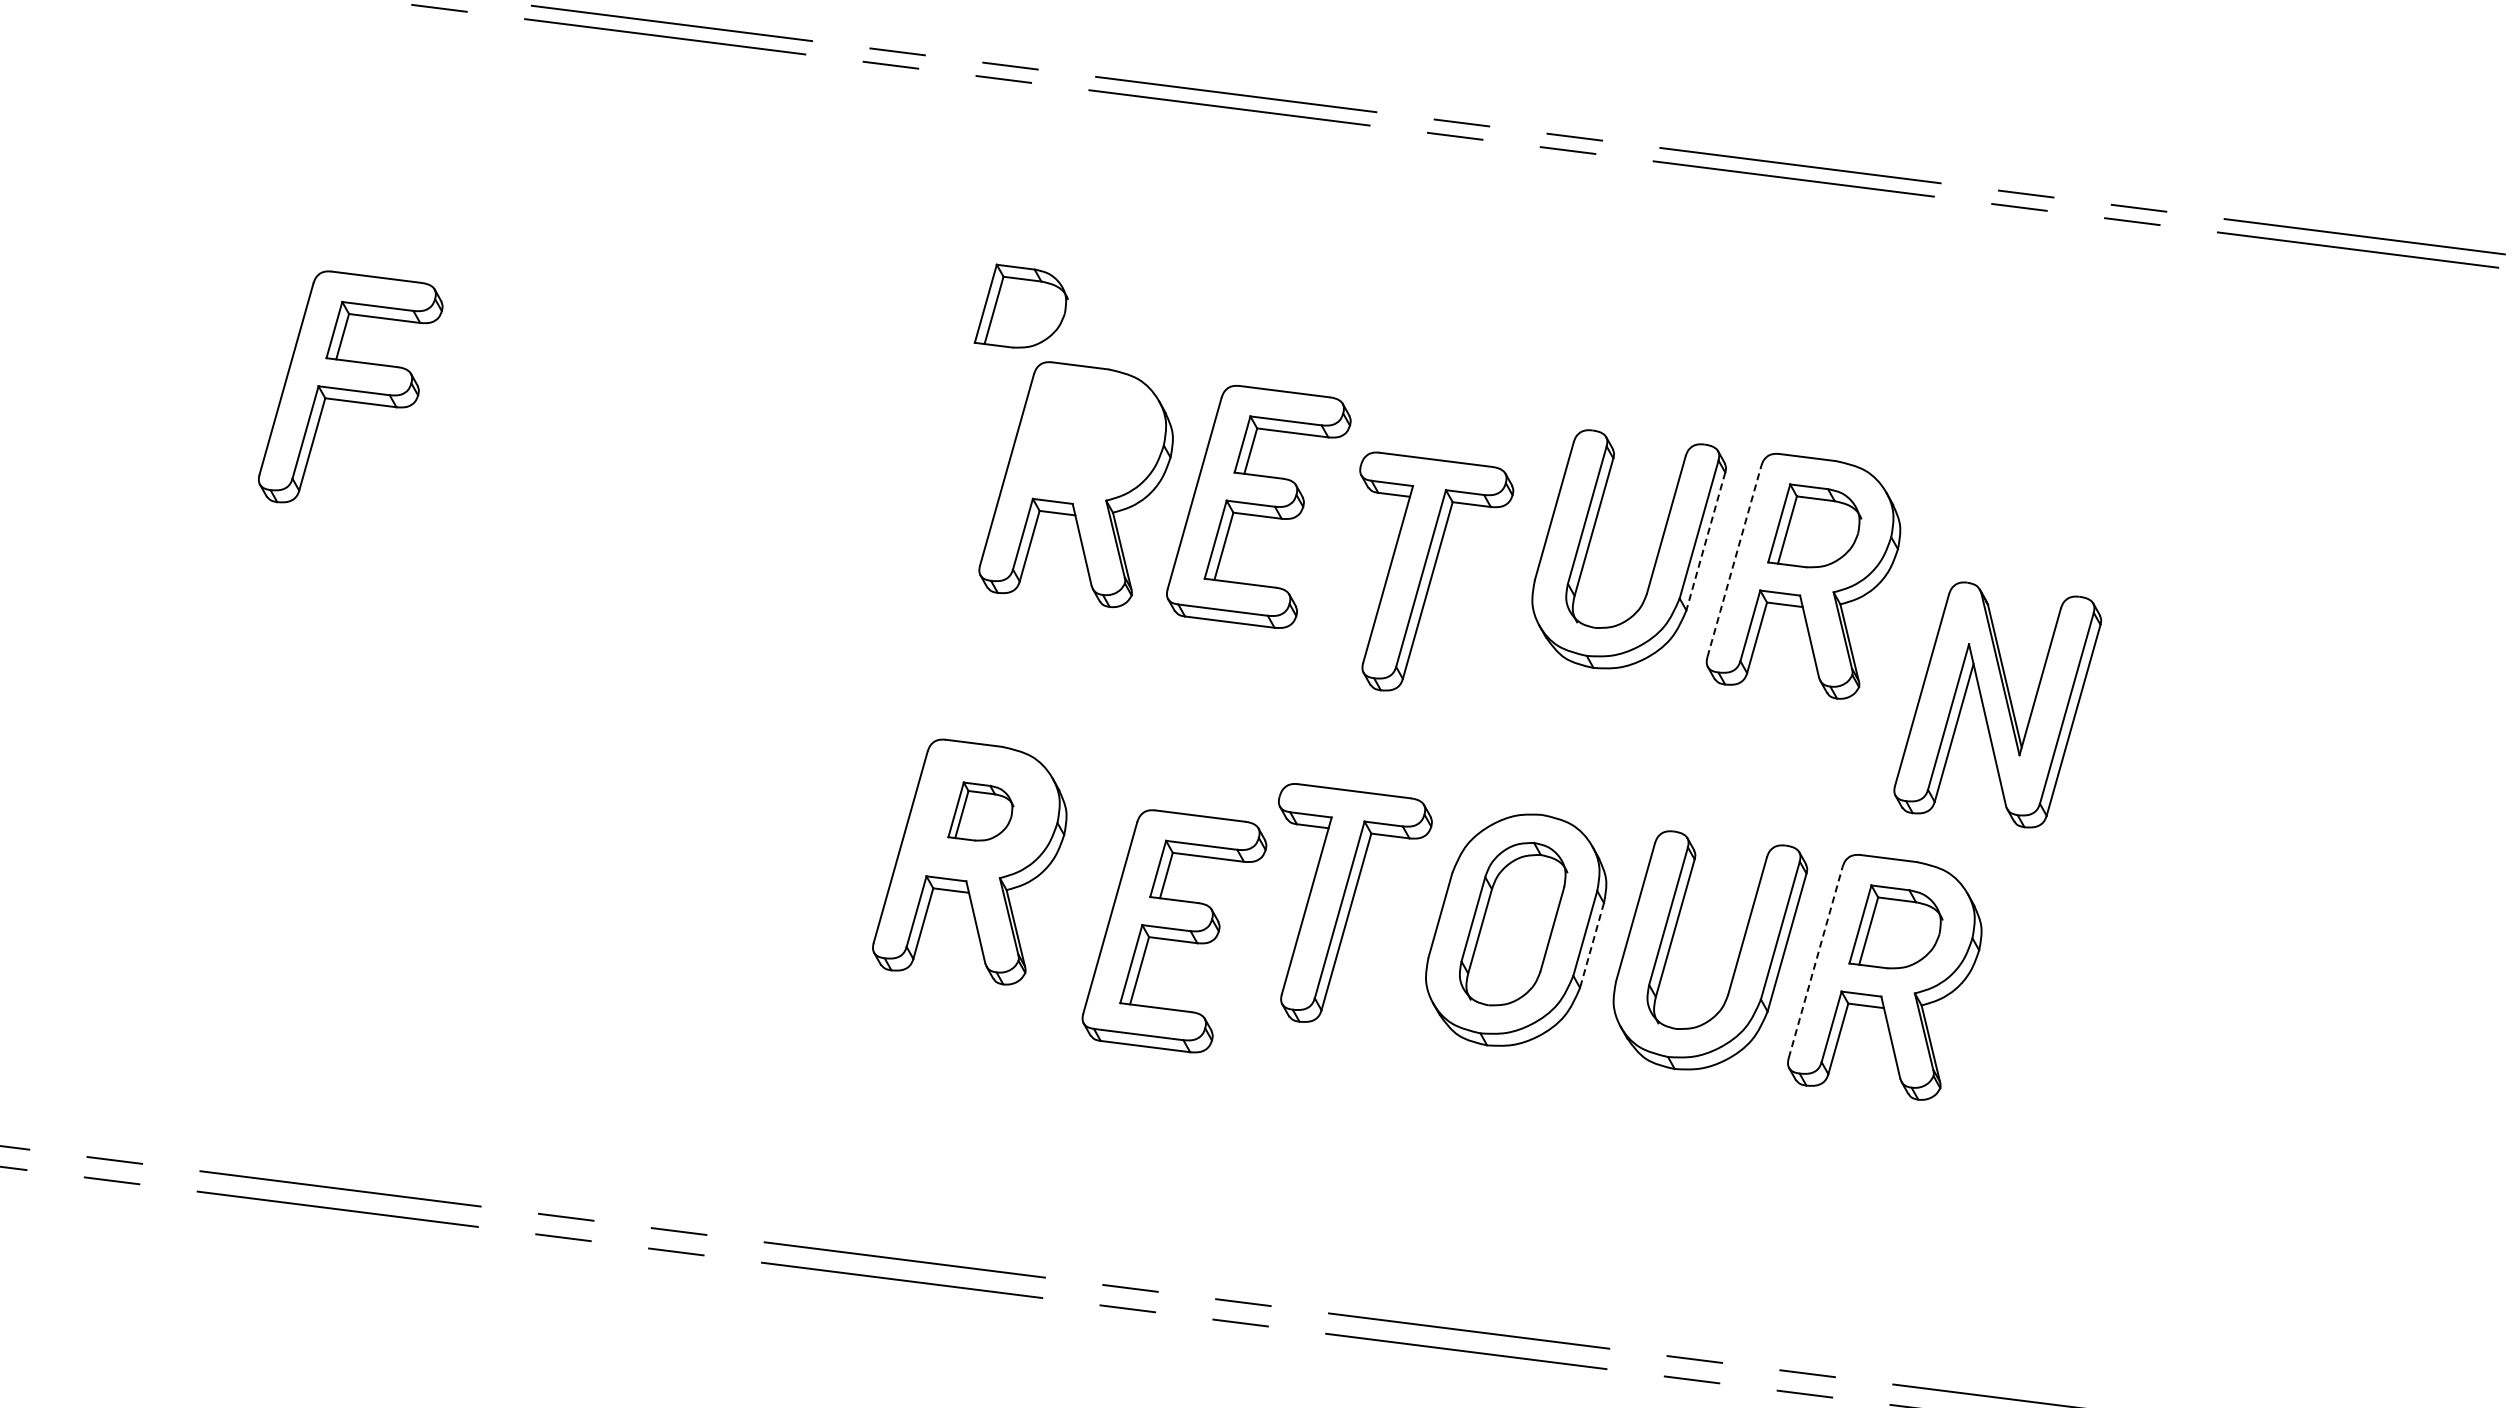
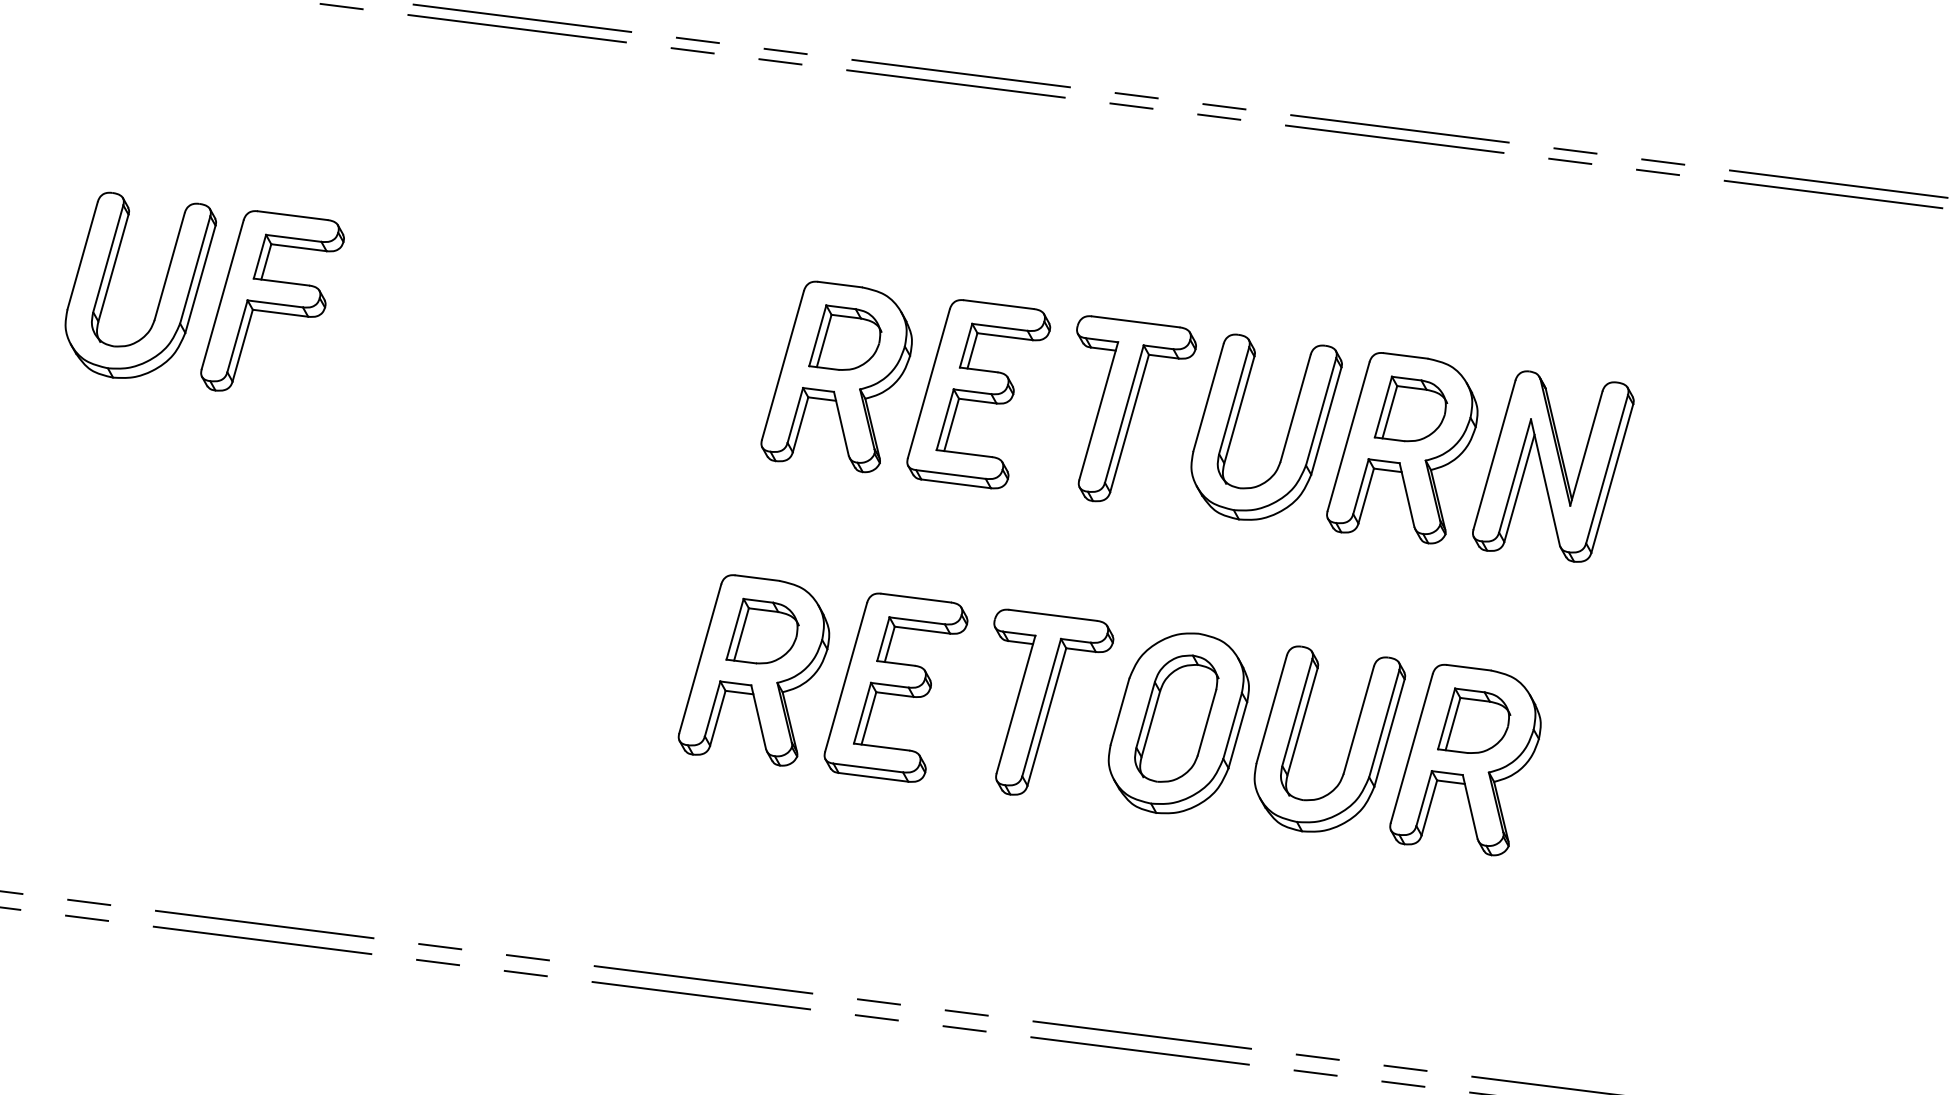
part: (1020, 305) -> (844, 337), moved
part: (207, 376) -> (161, 292), added
line: (1705, 541) -> (1326, 421), dashed -> solid
line: (1734, 560) -> (1348, 435), dashed -> solid
part: (1436, 571) -> (1136, 408), moved
part: (1997, 704) -> (1553, 466), moved
part: (980, 811) -> (762, 631), size x1.43
part: (1174, 931) -> (896, 687), moved
line: (1591, 945) -> (1237, 735), dashed -> solid
line: (1815, 962) -> (1411, 748), dashed -> solid

